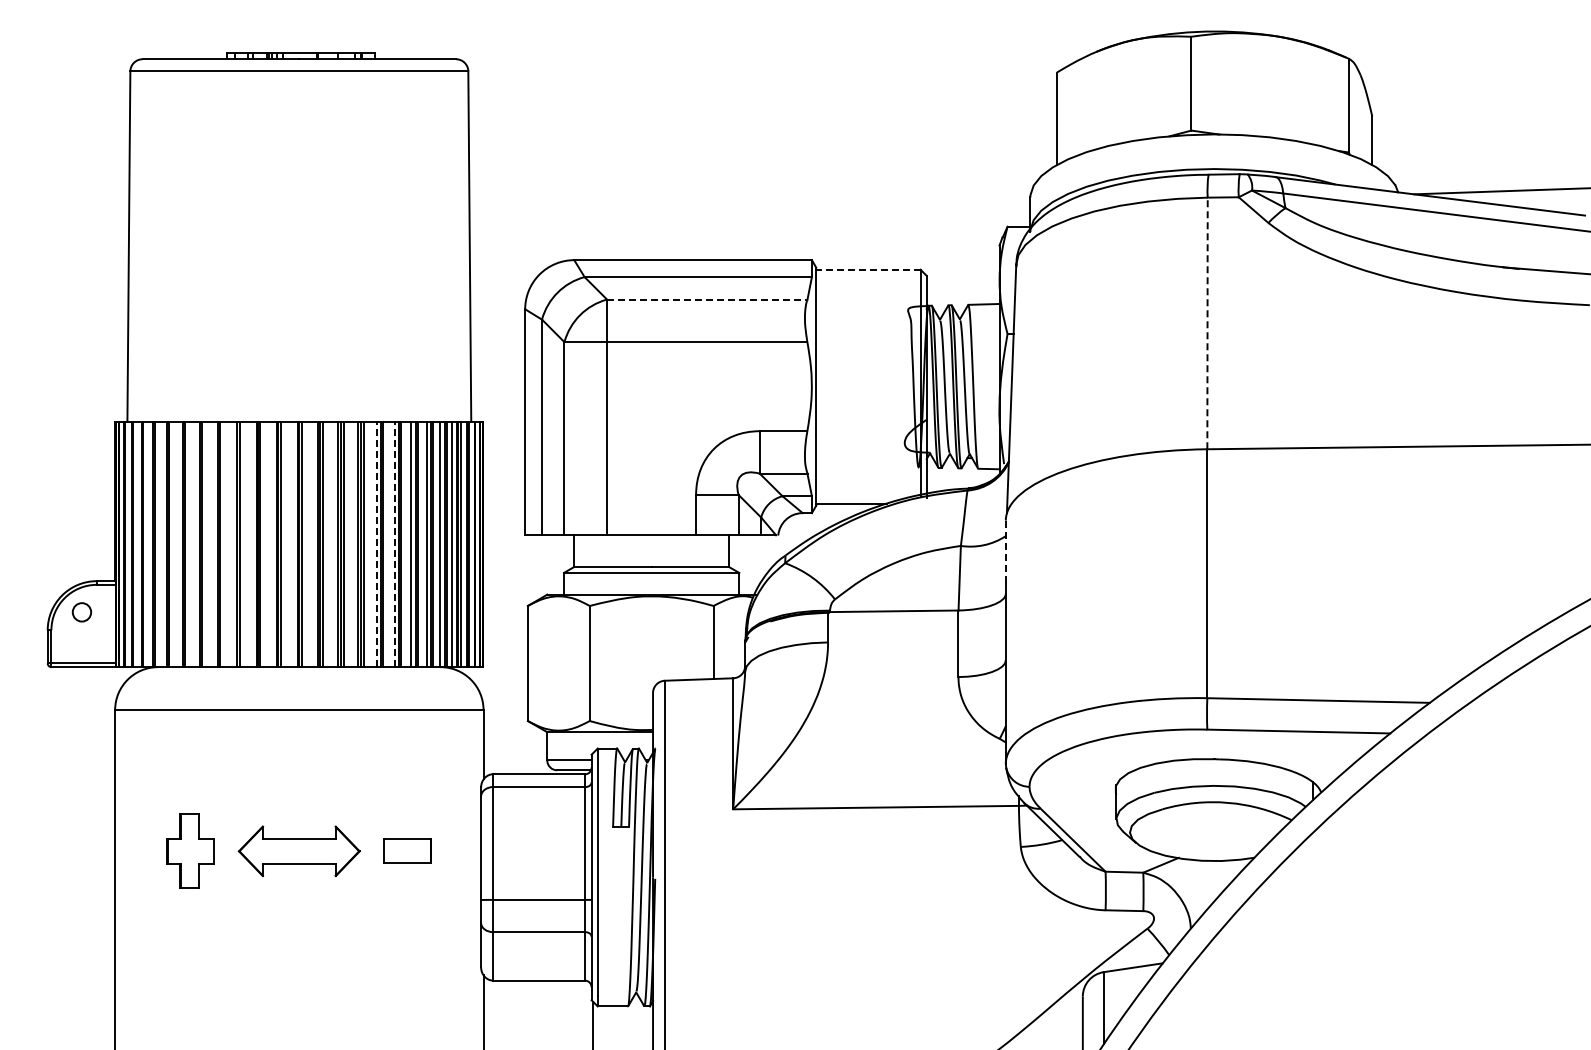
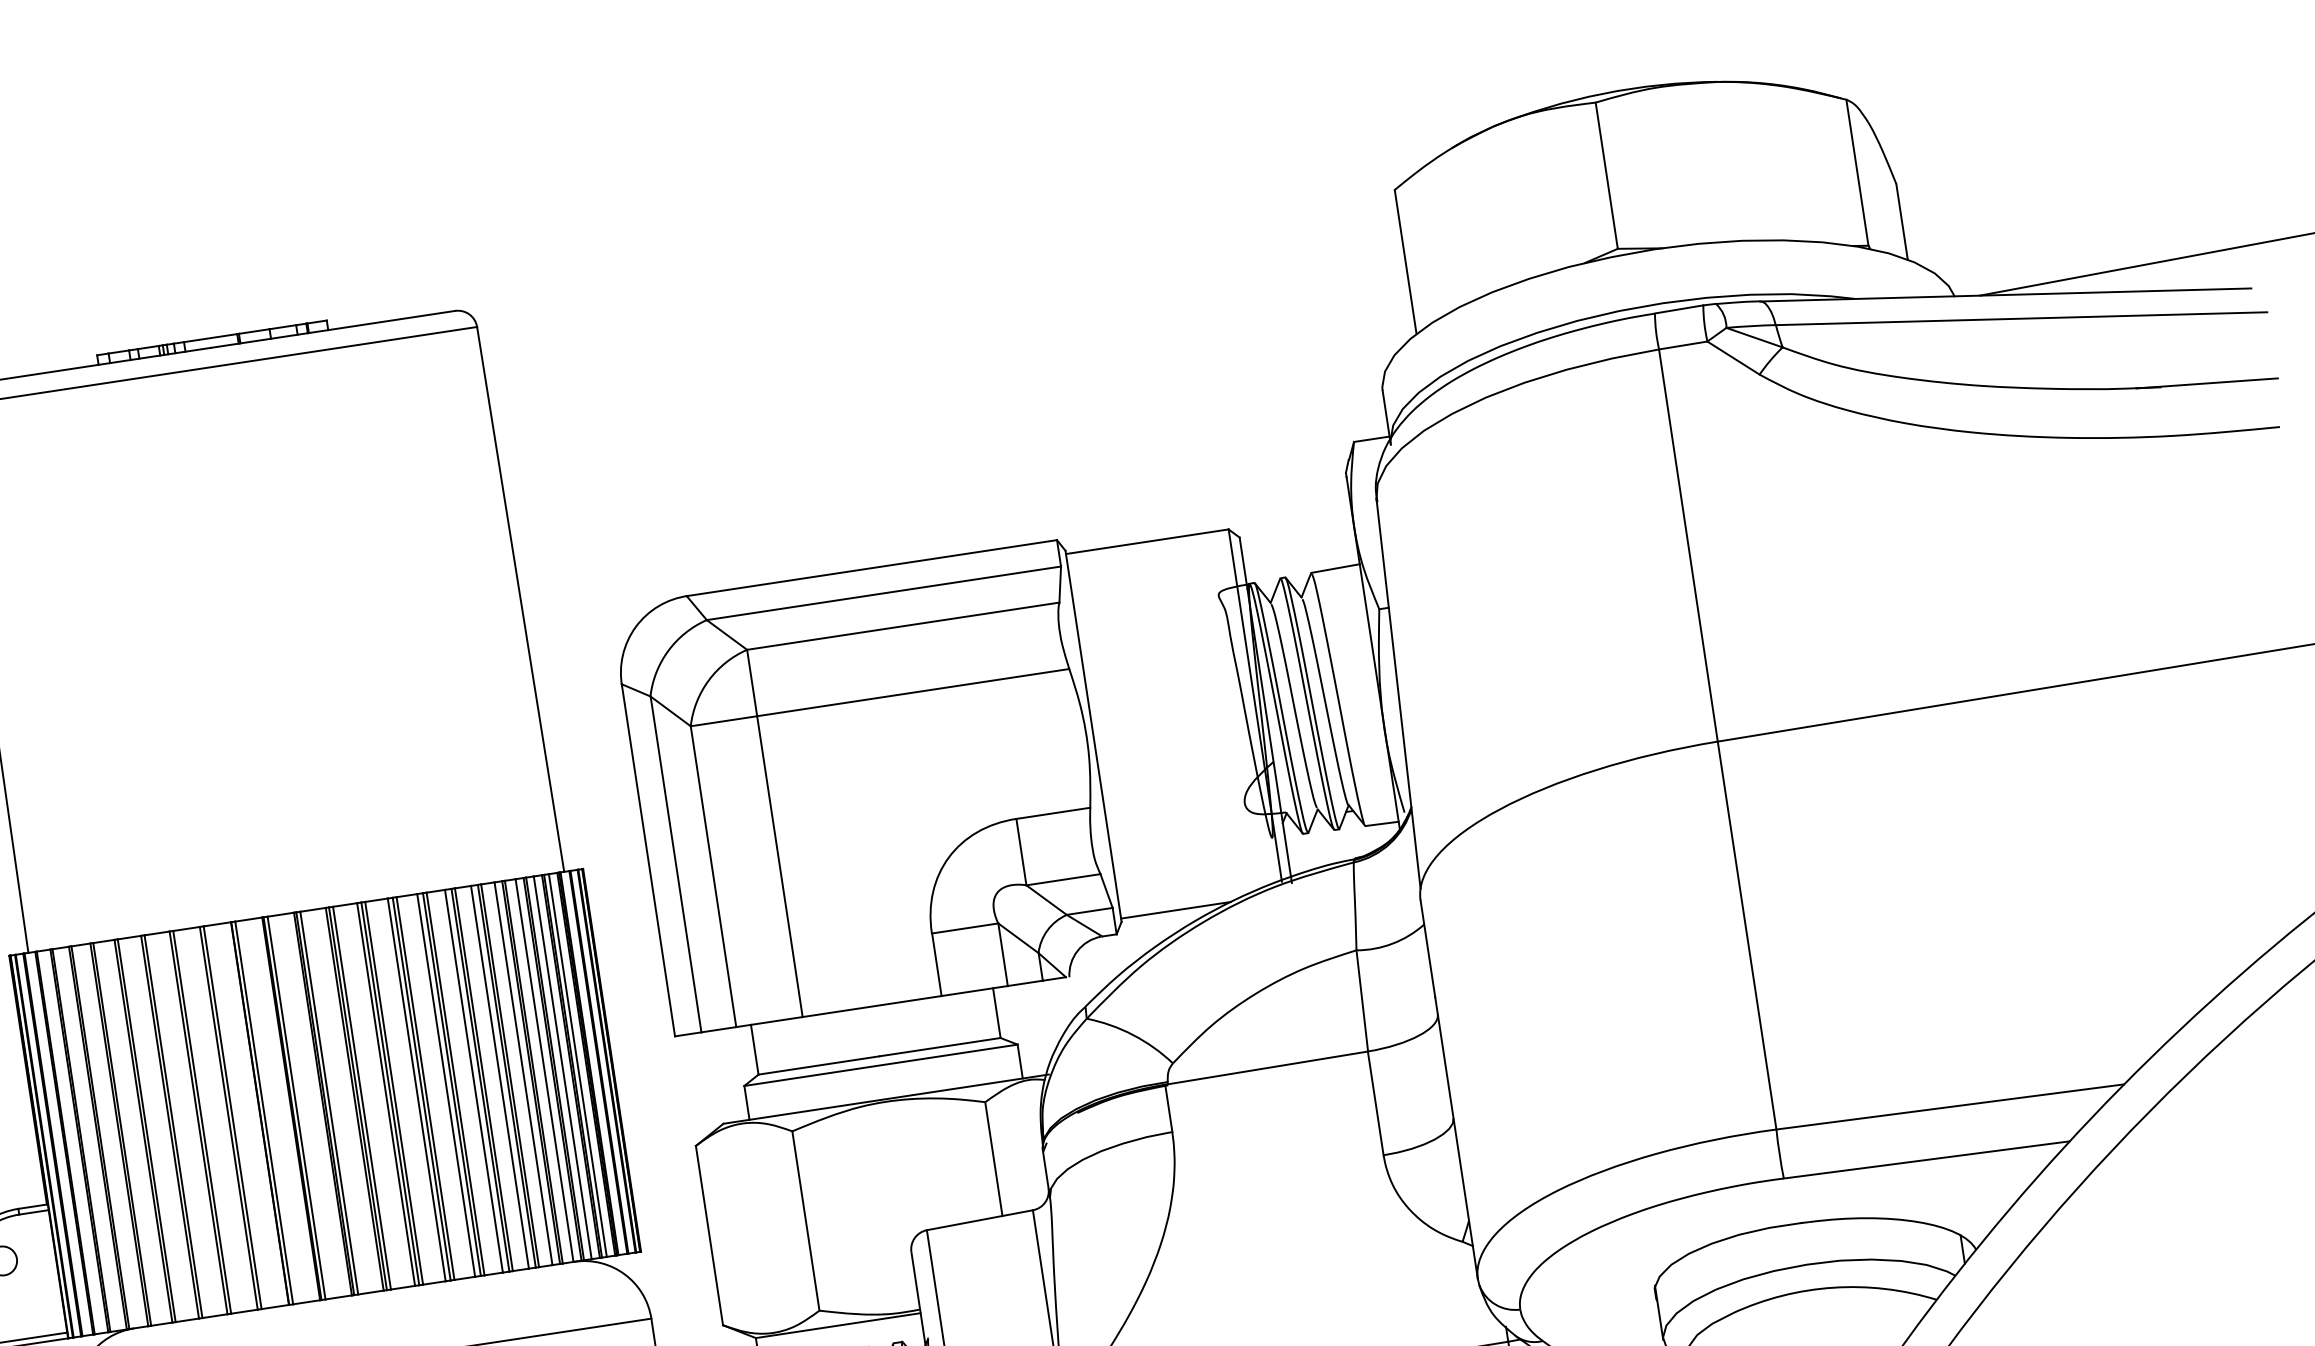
line: (867, 269) -> (1145, 541), dashed -> solid
line: (707, 299) -> (903, 626), dashed -> solid
line: (1207, 323) -> (1688, 545), dashed -> solid
line: (376, 544) -> (445, 1085), dashed -> solid
line: (394, 544) -> (473, 1081), dashed -> solid
line: (1005, 552) -> (1427, 950), dashed -> solid

